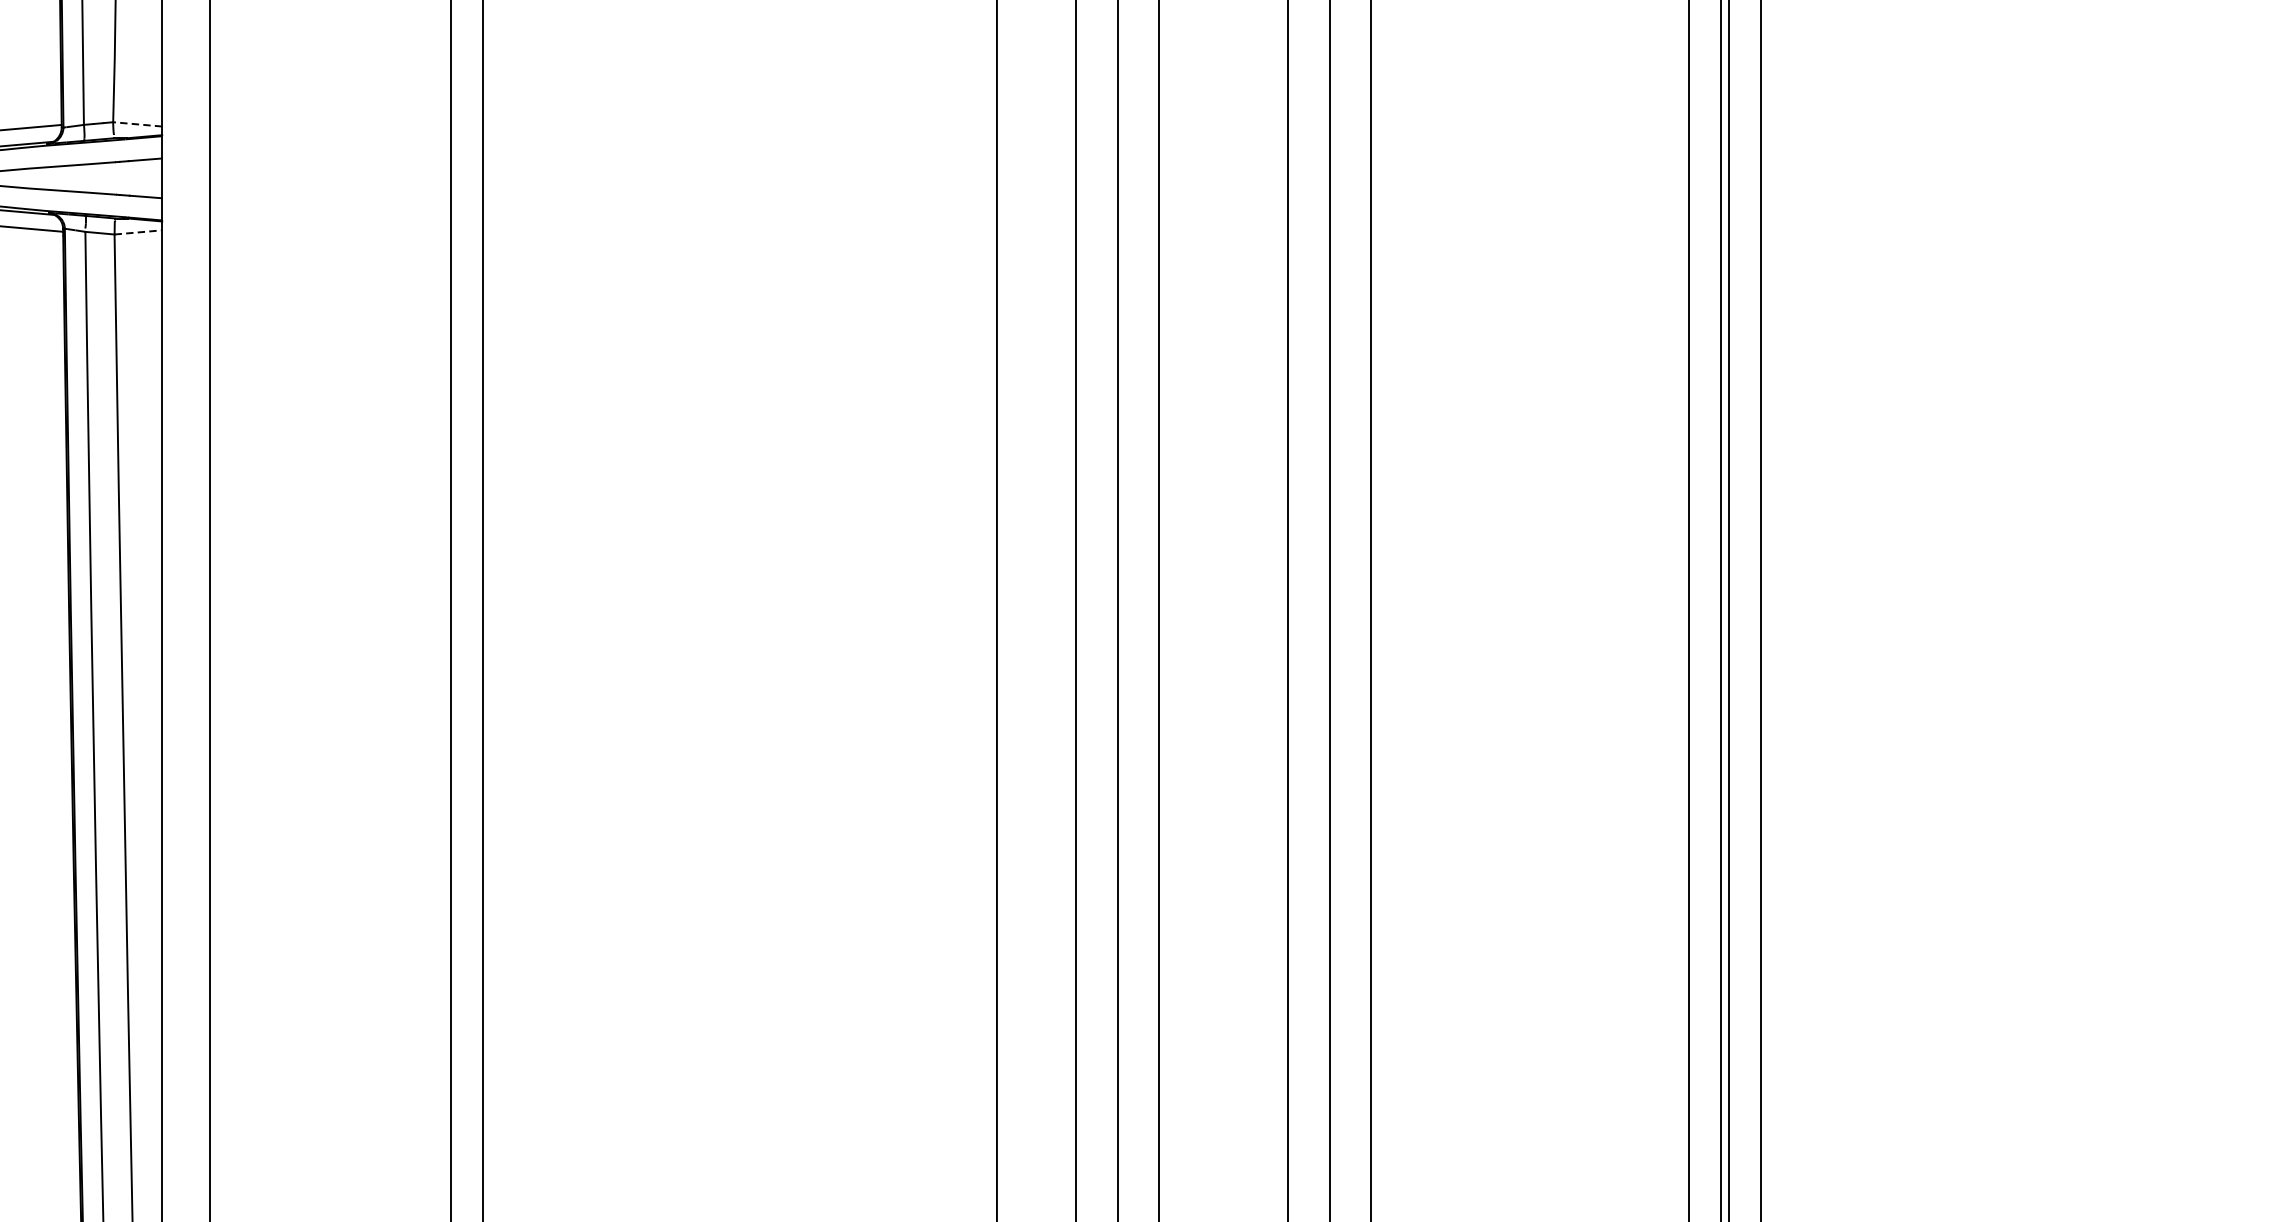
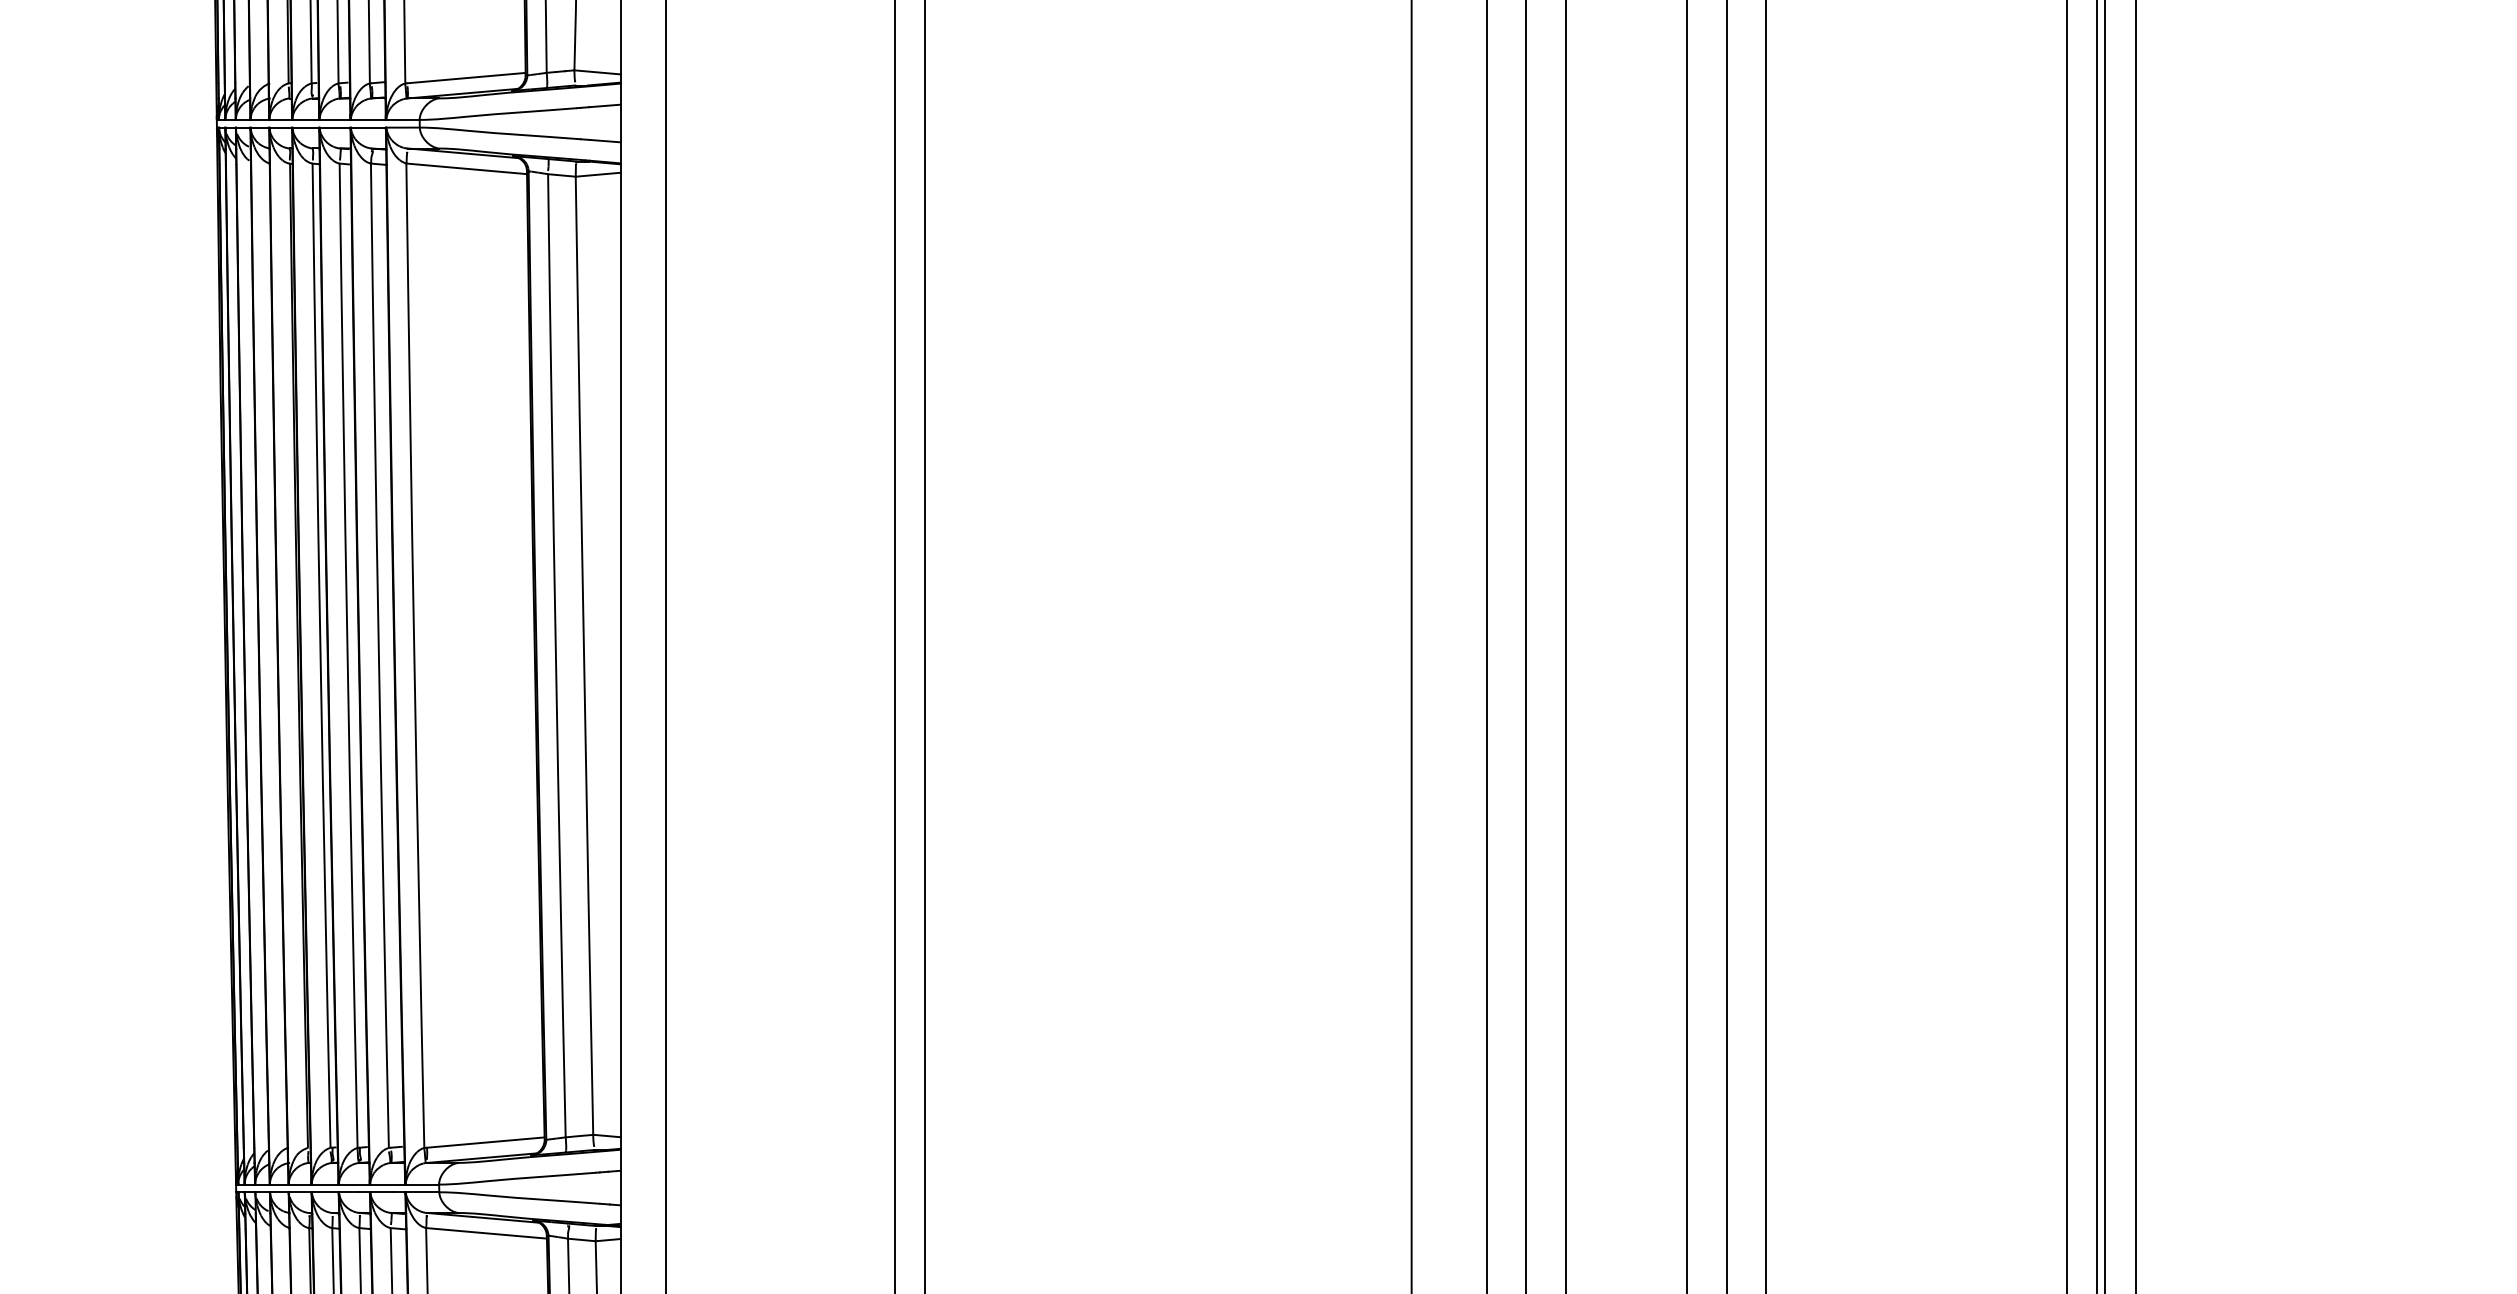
line: (137, 124) -> (597, 72), dashed -> solid
line: (138, 232) -> (598, 174), dashed -> solid

